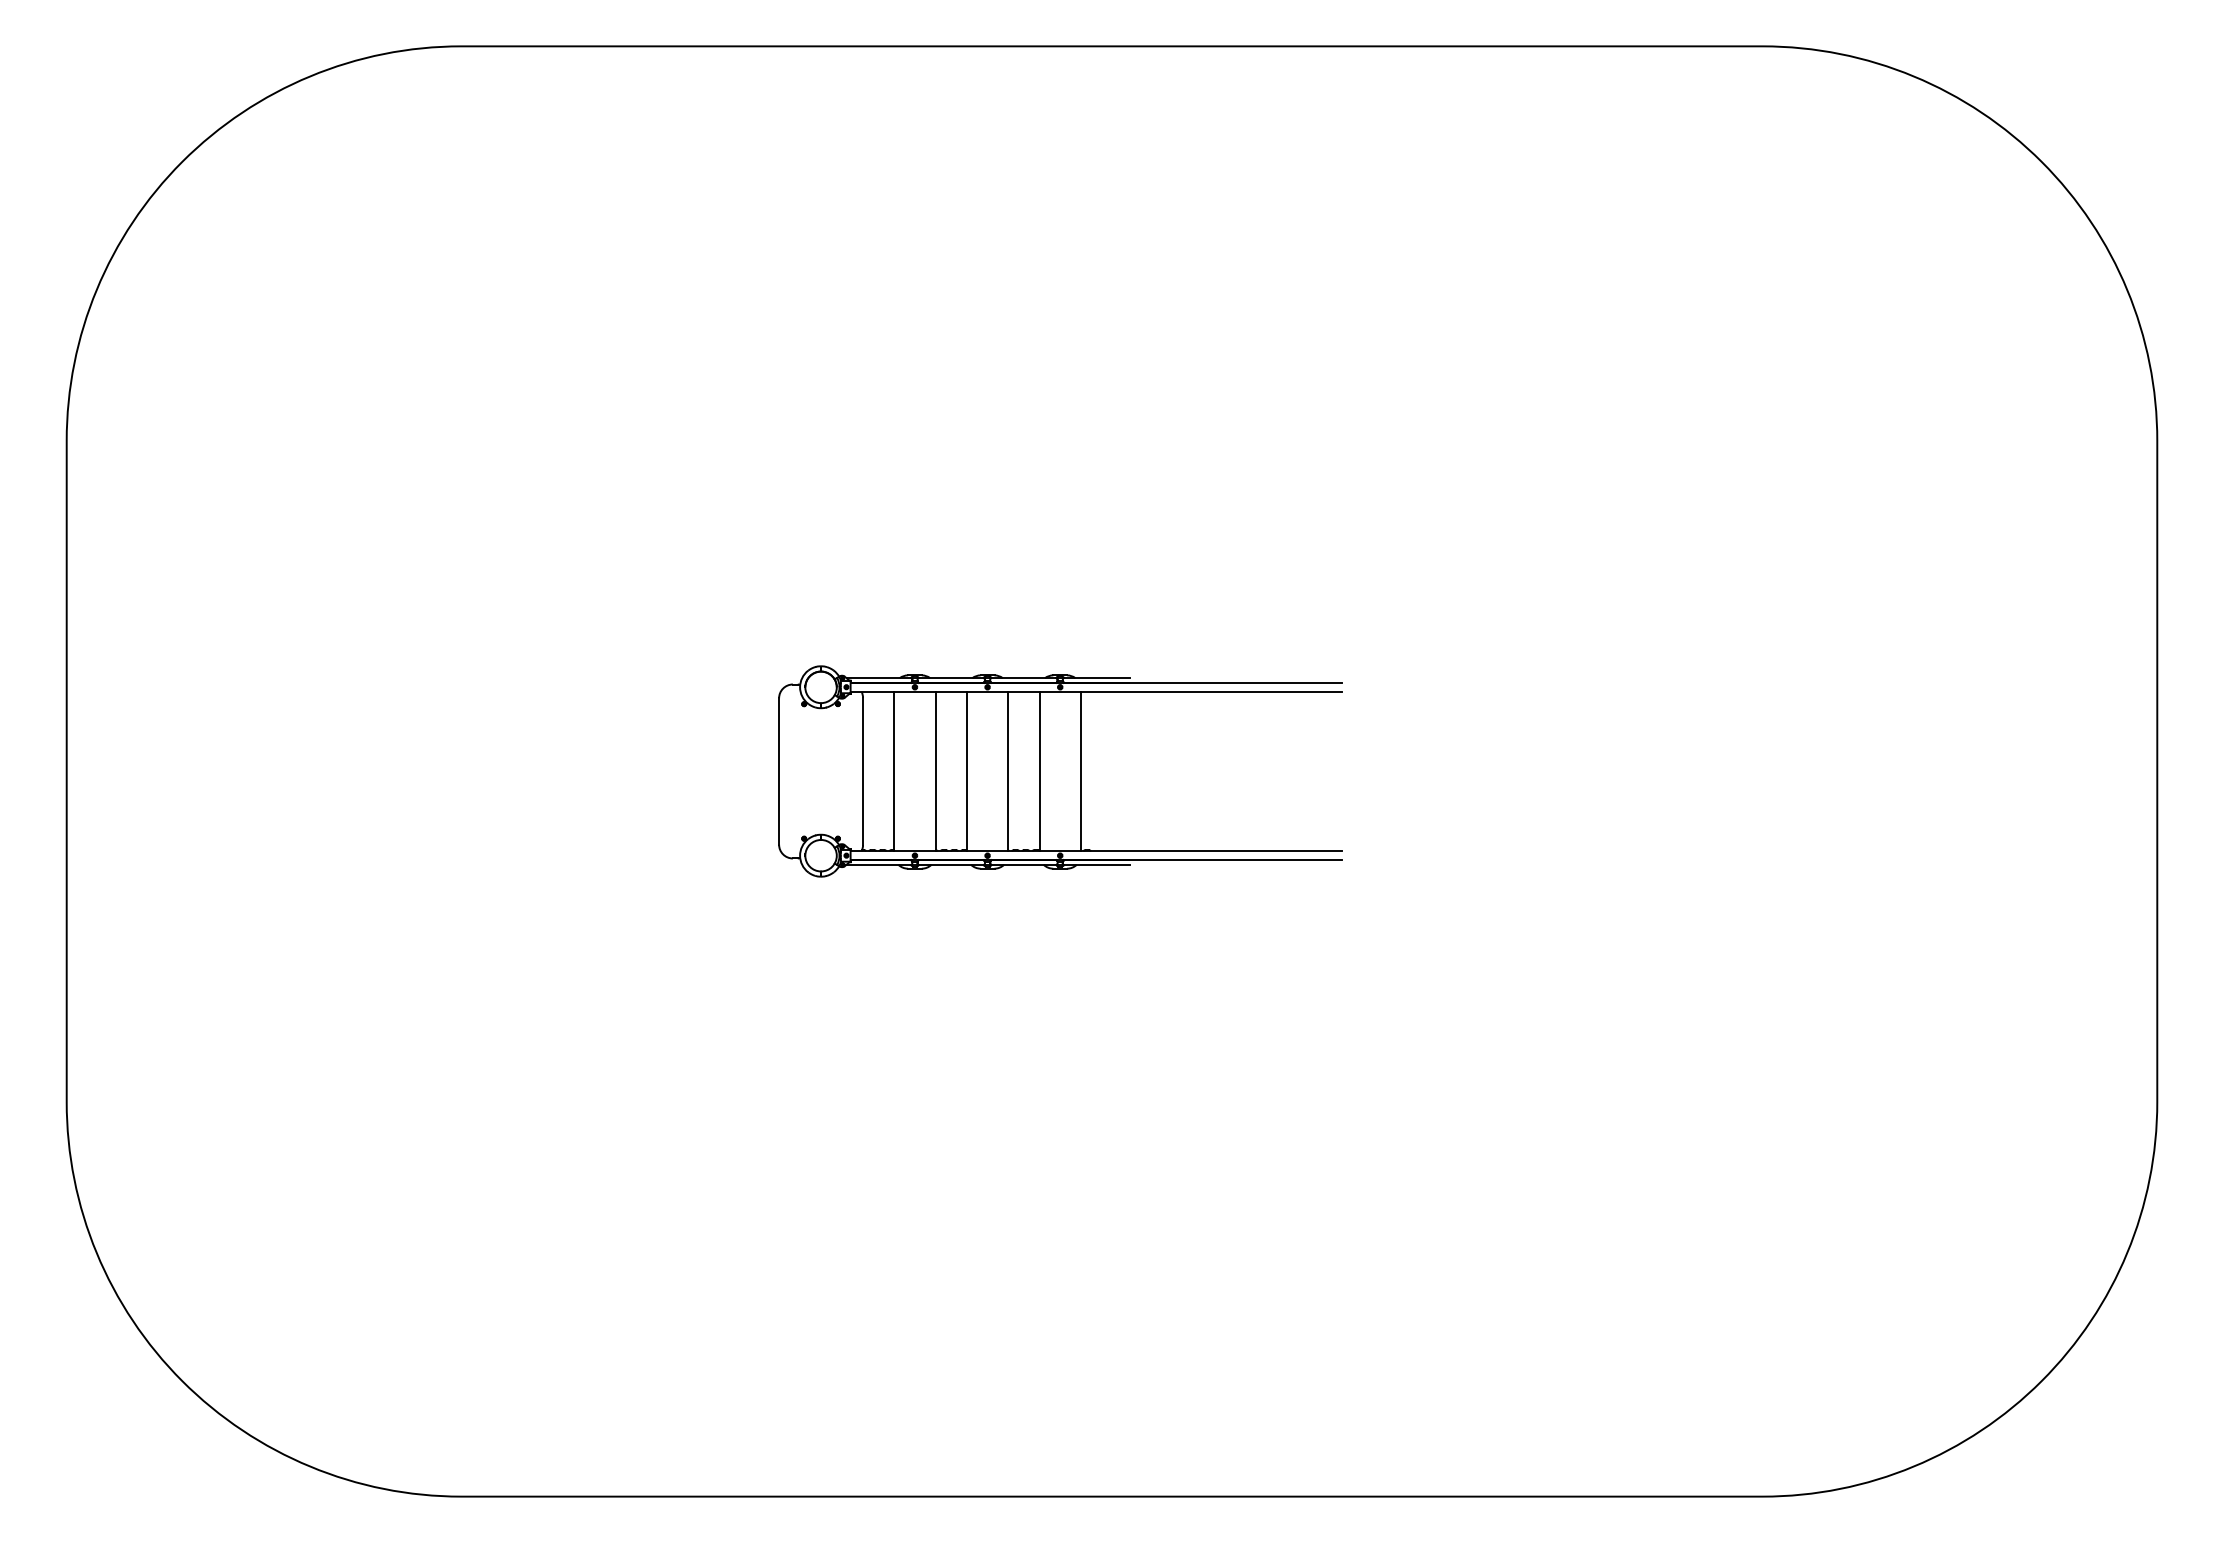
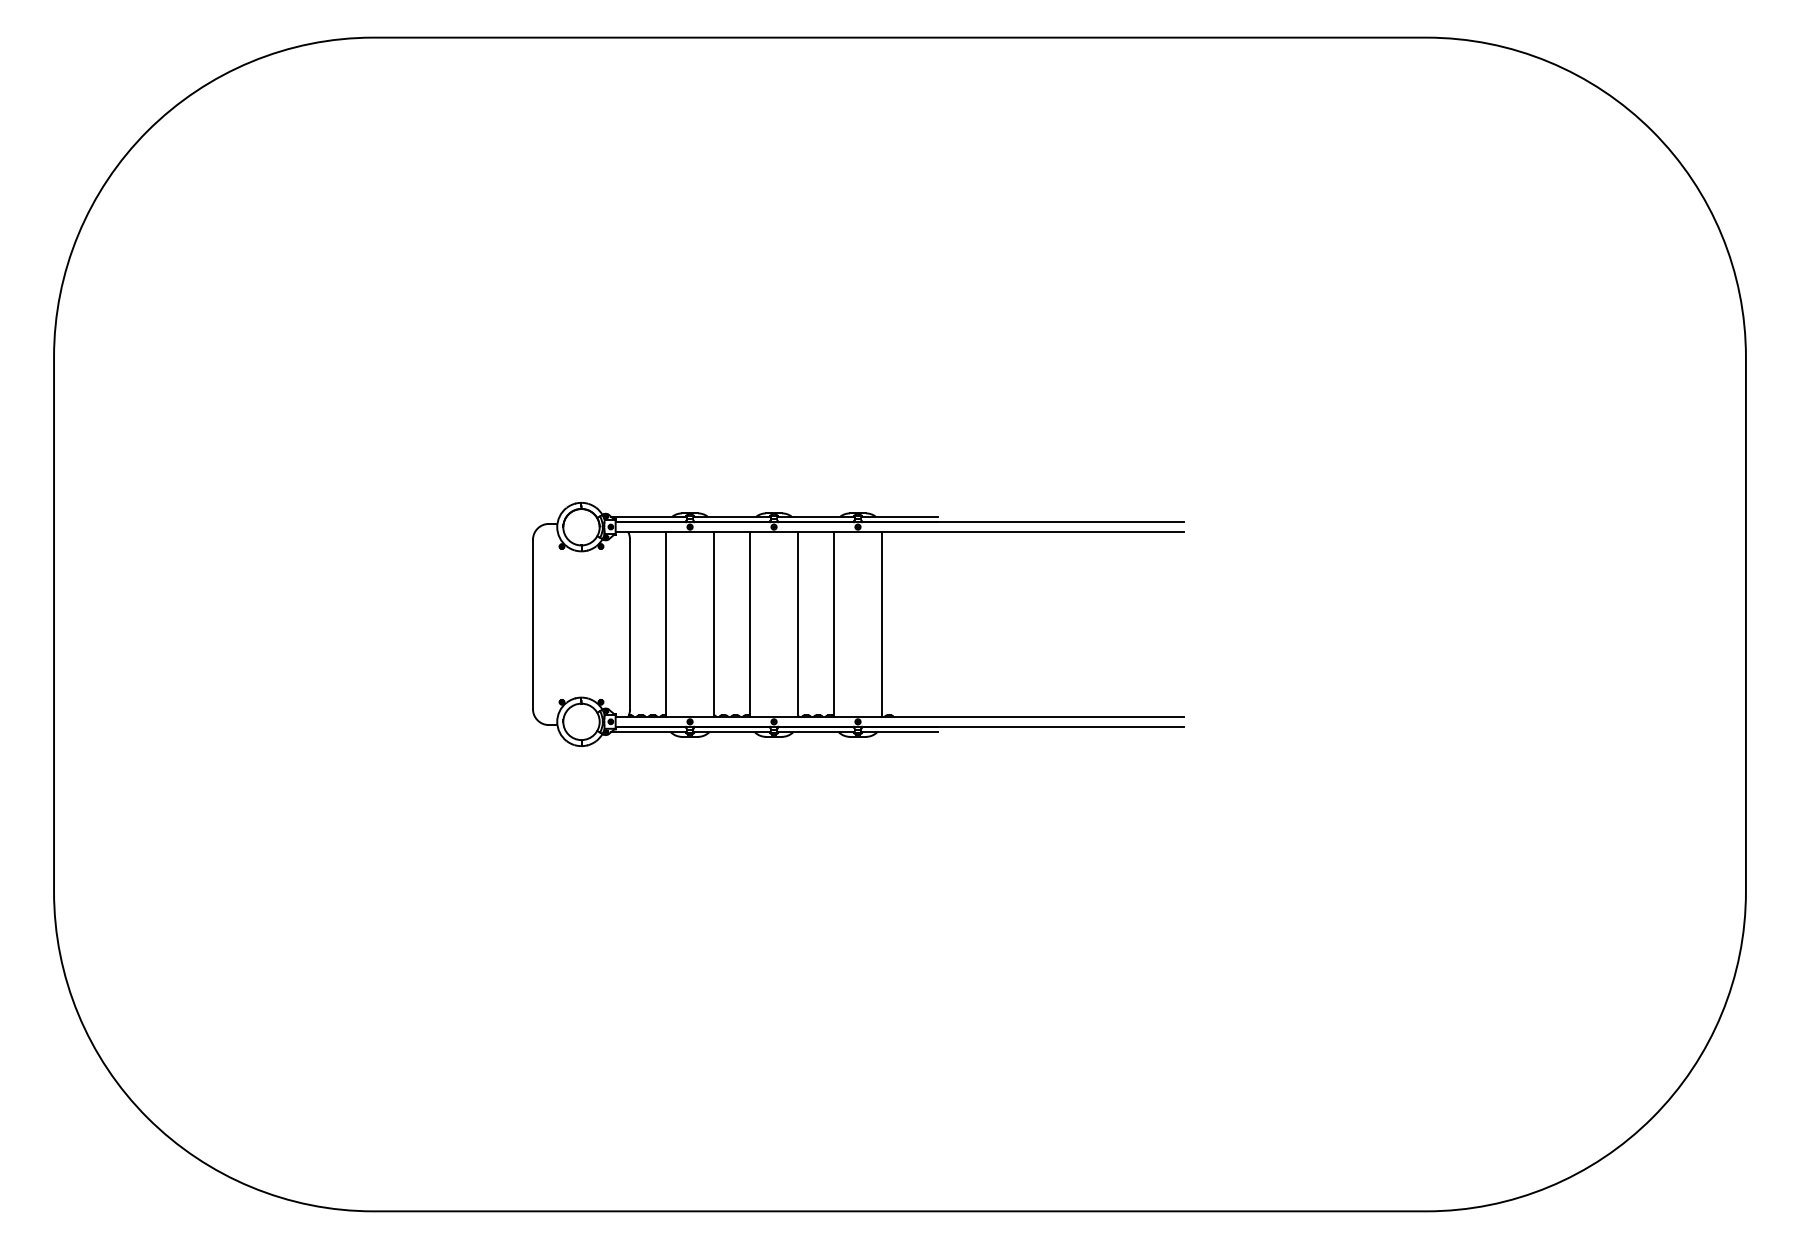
part: (1060, 771) -> (858, 624), size x1.43

